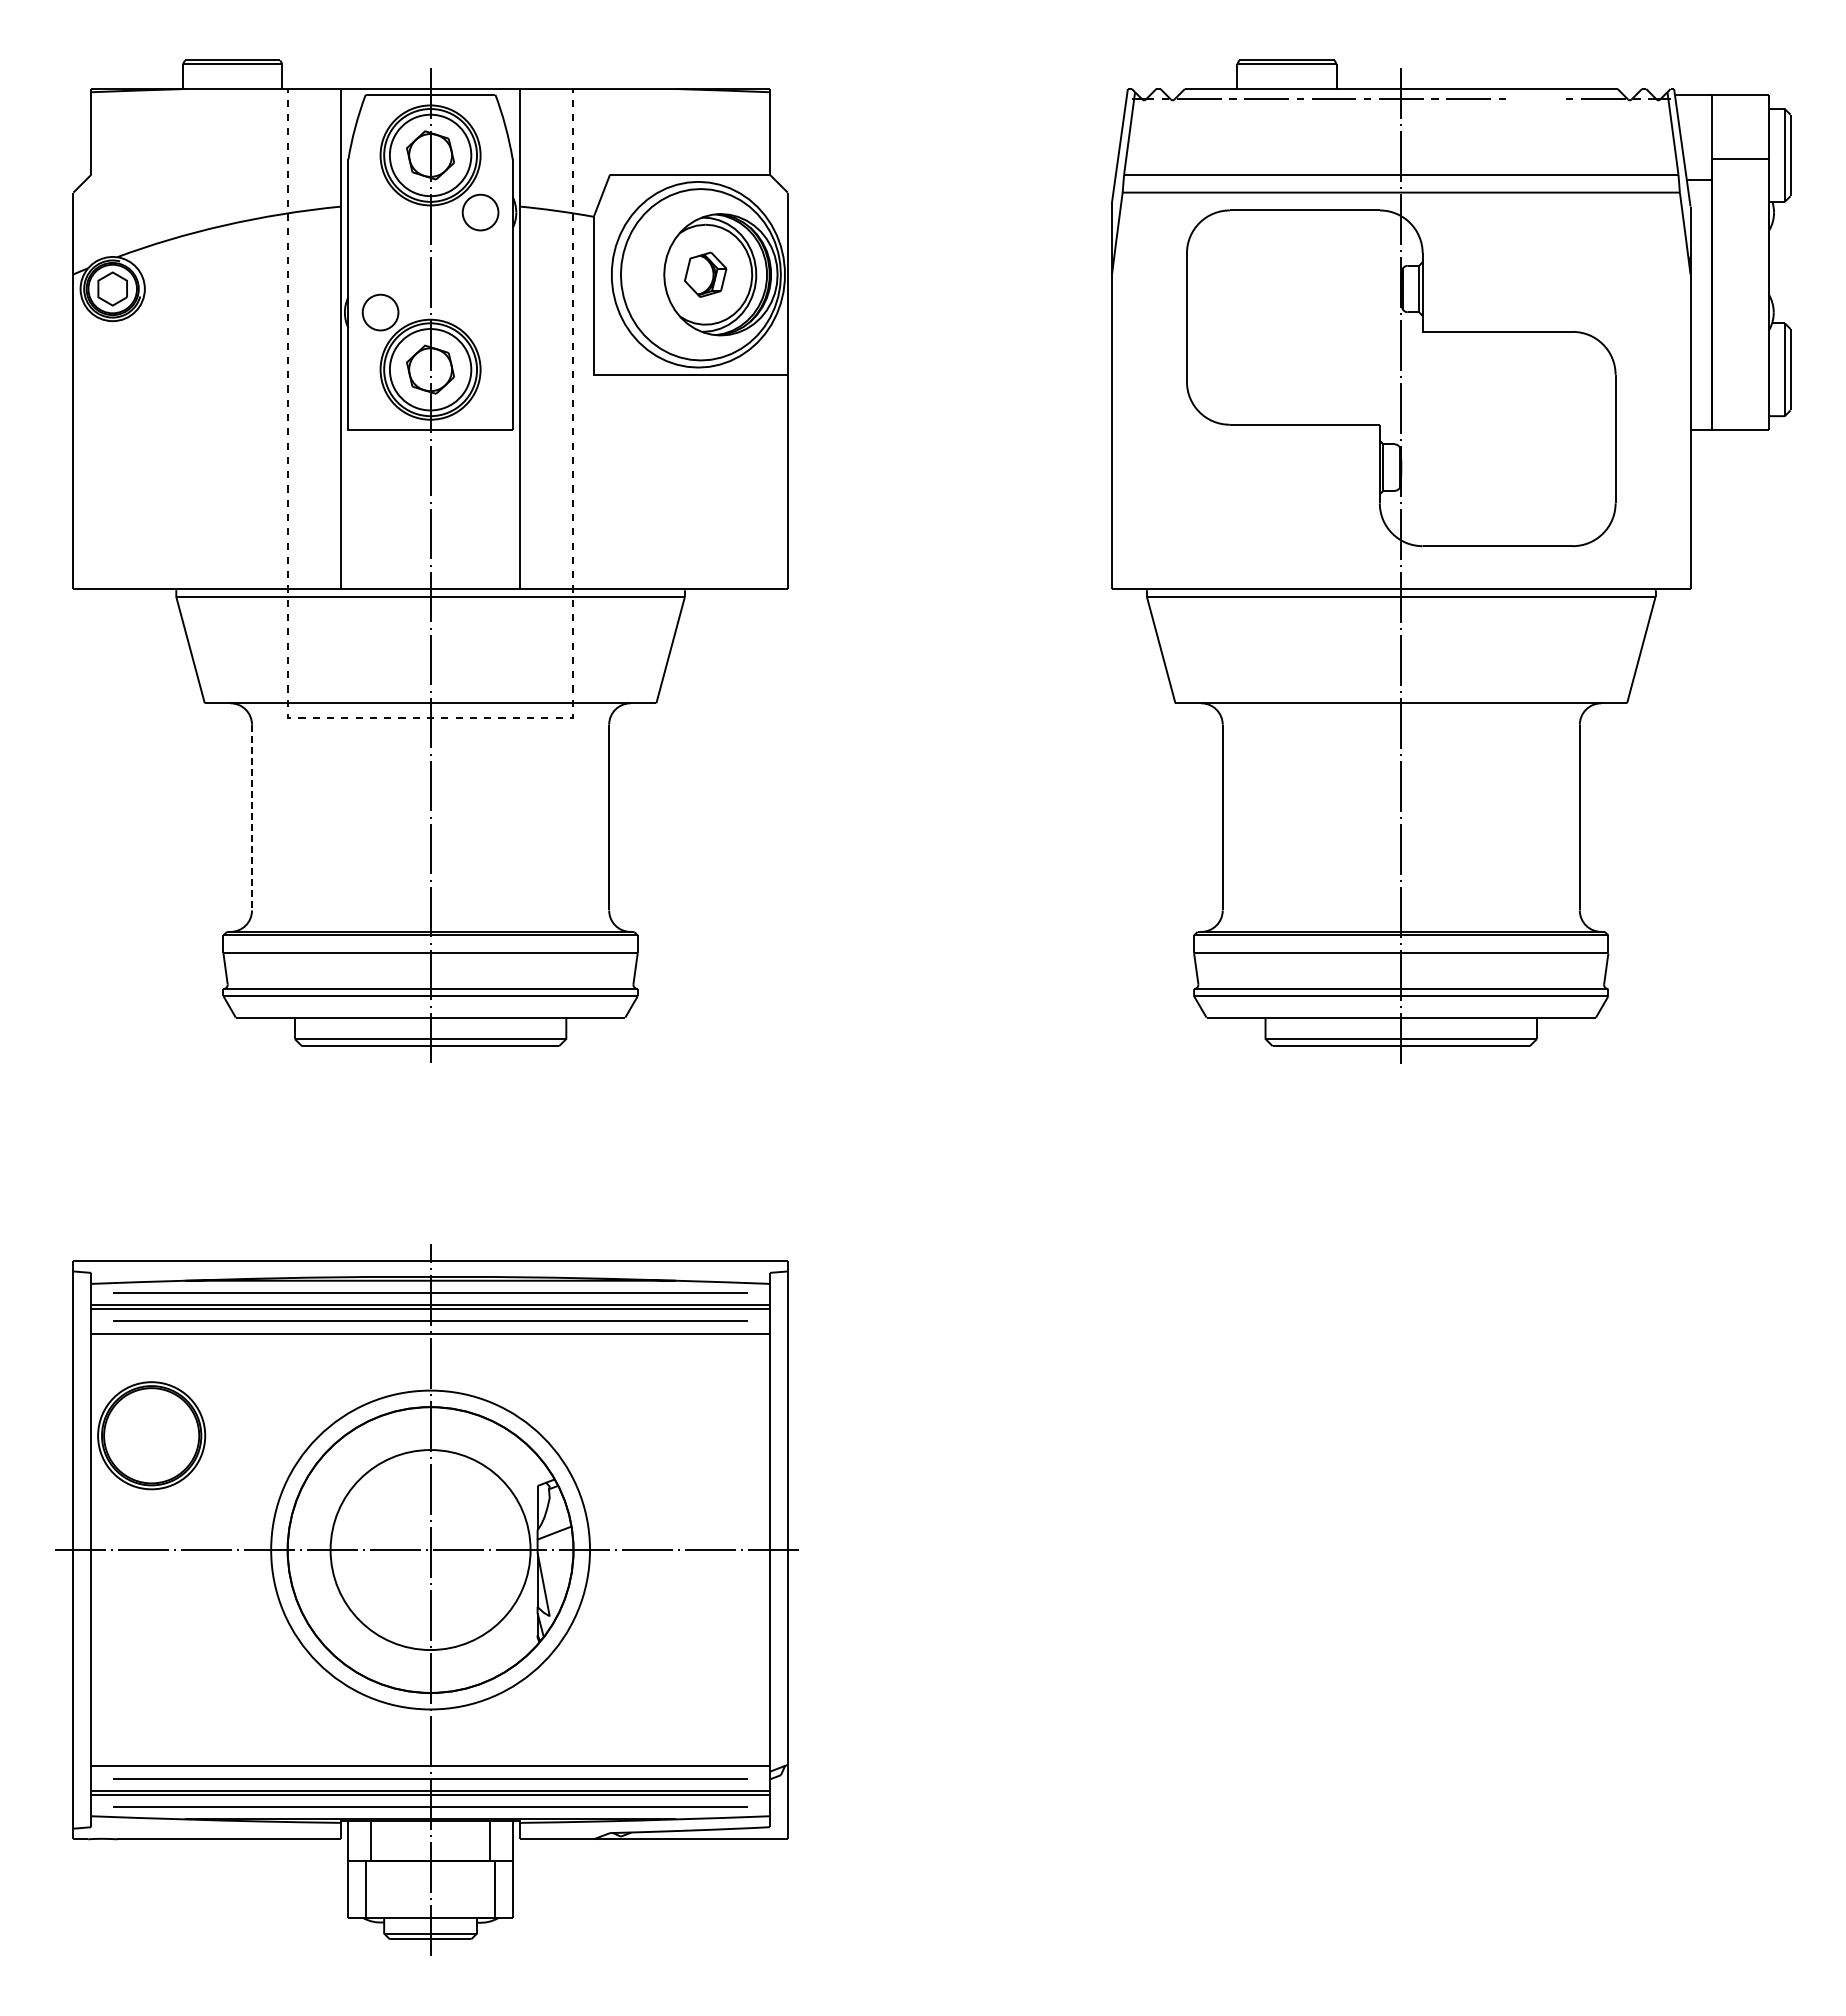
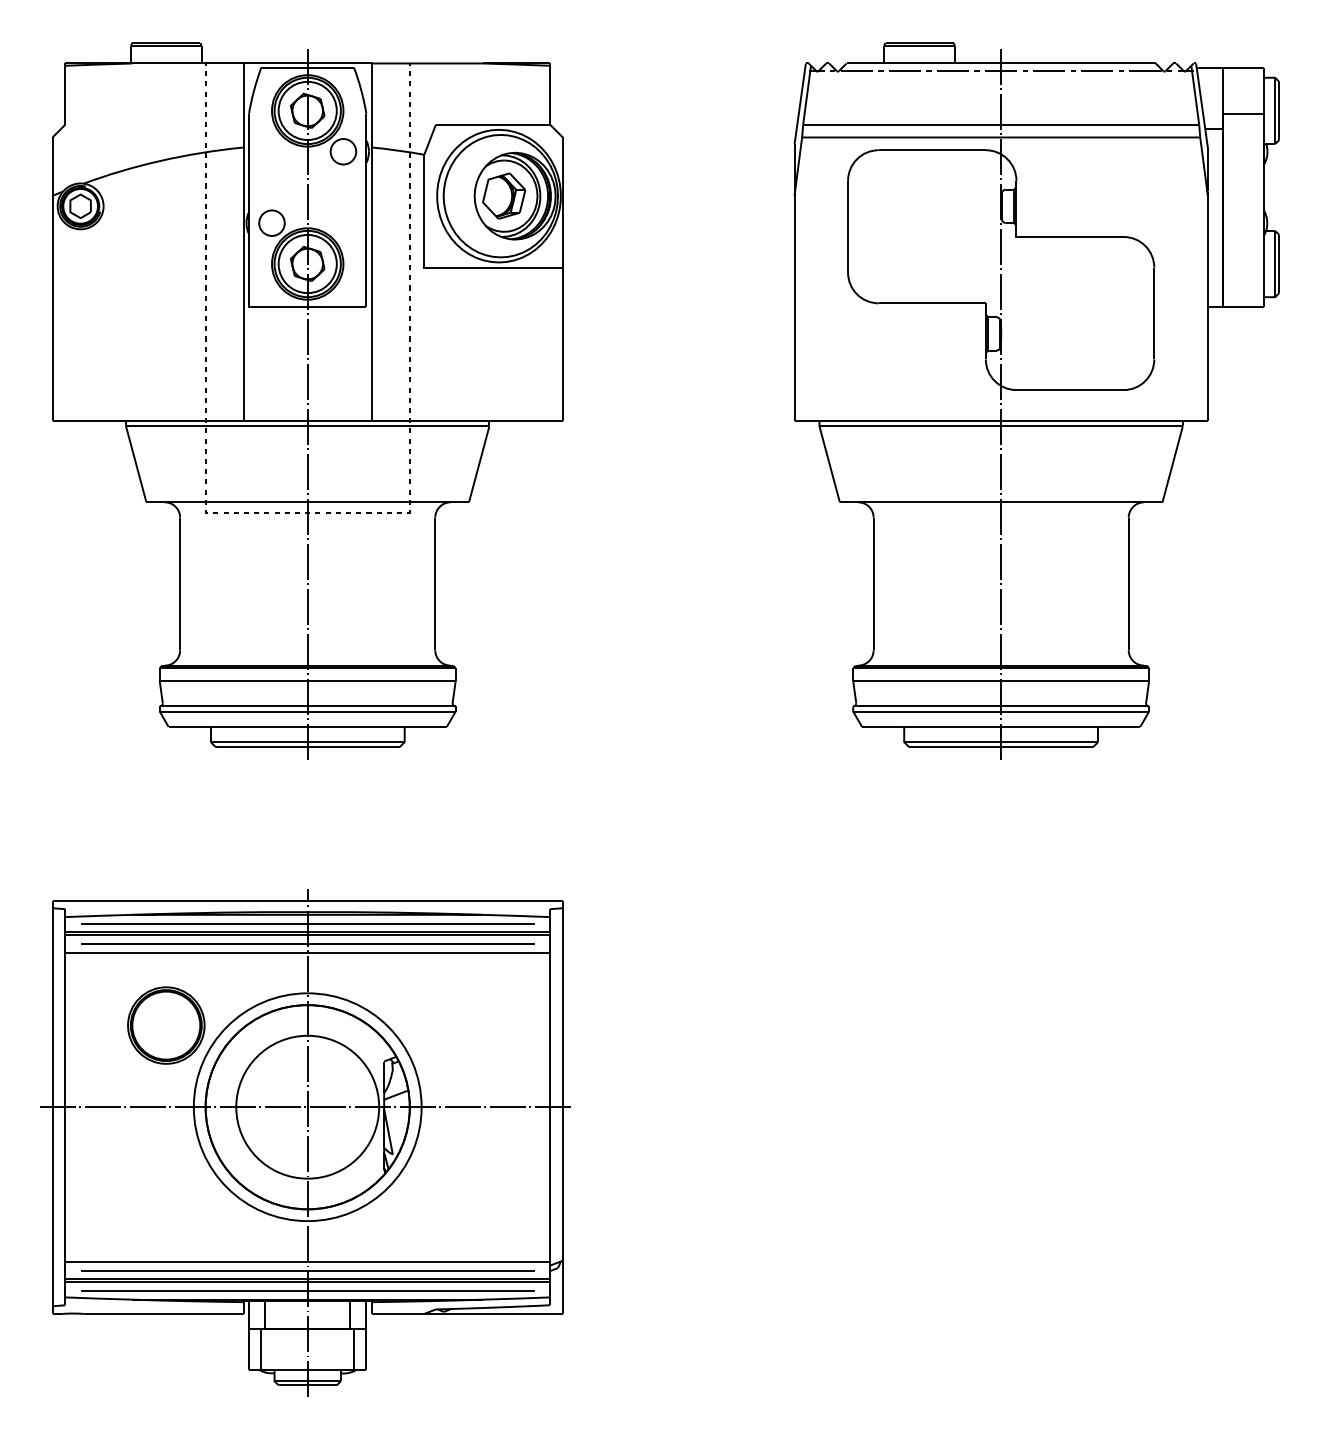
line: (1535, 98) -> (1097, 70), added
part: (705, 274) -> (504, 195), size x1.43
line: (252, 817) -> (180, 583), dashed -> solid
part: (151, 1435) -> (166, 1025), moved

